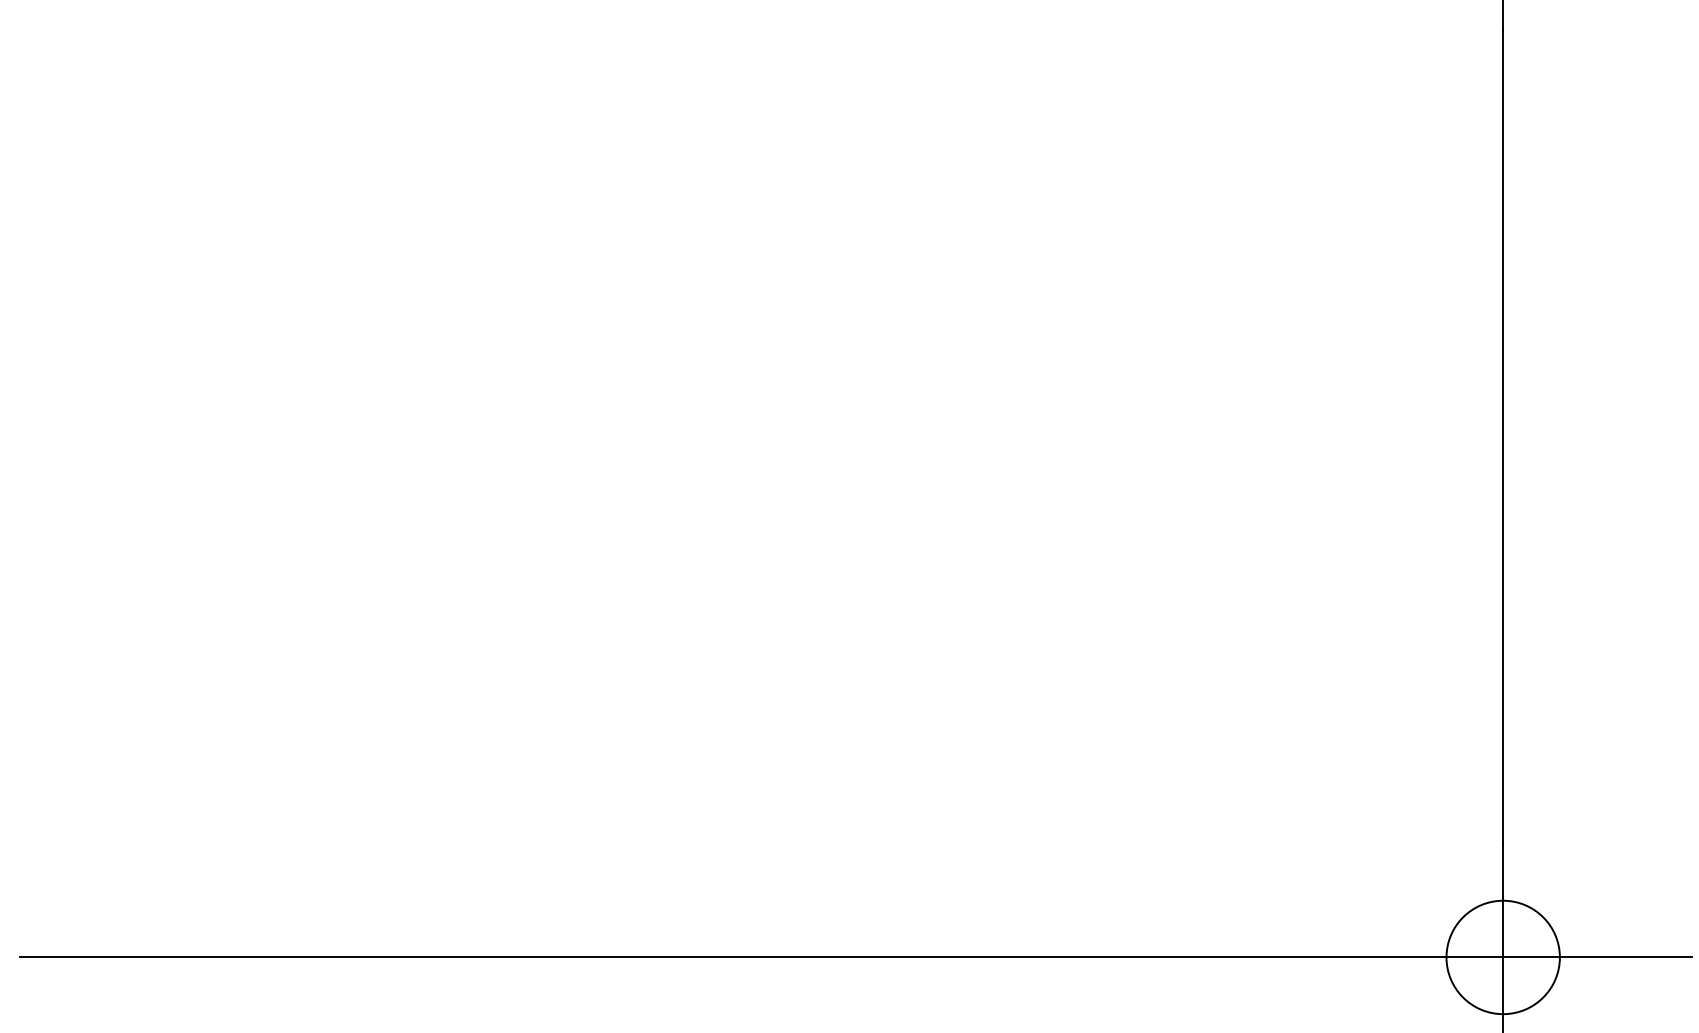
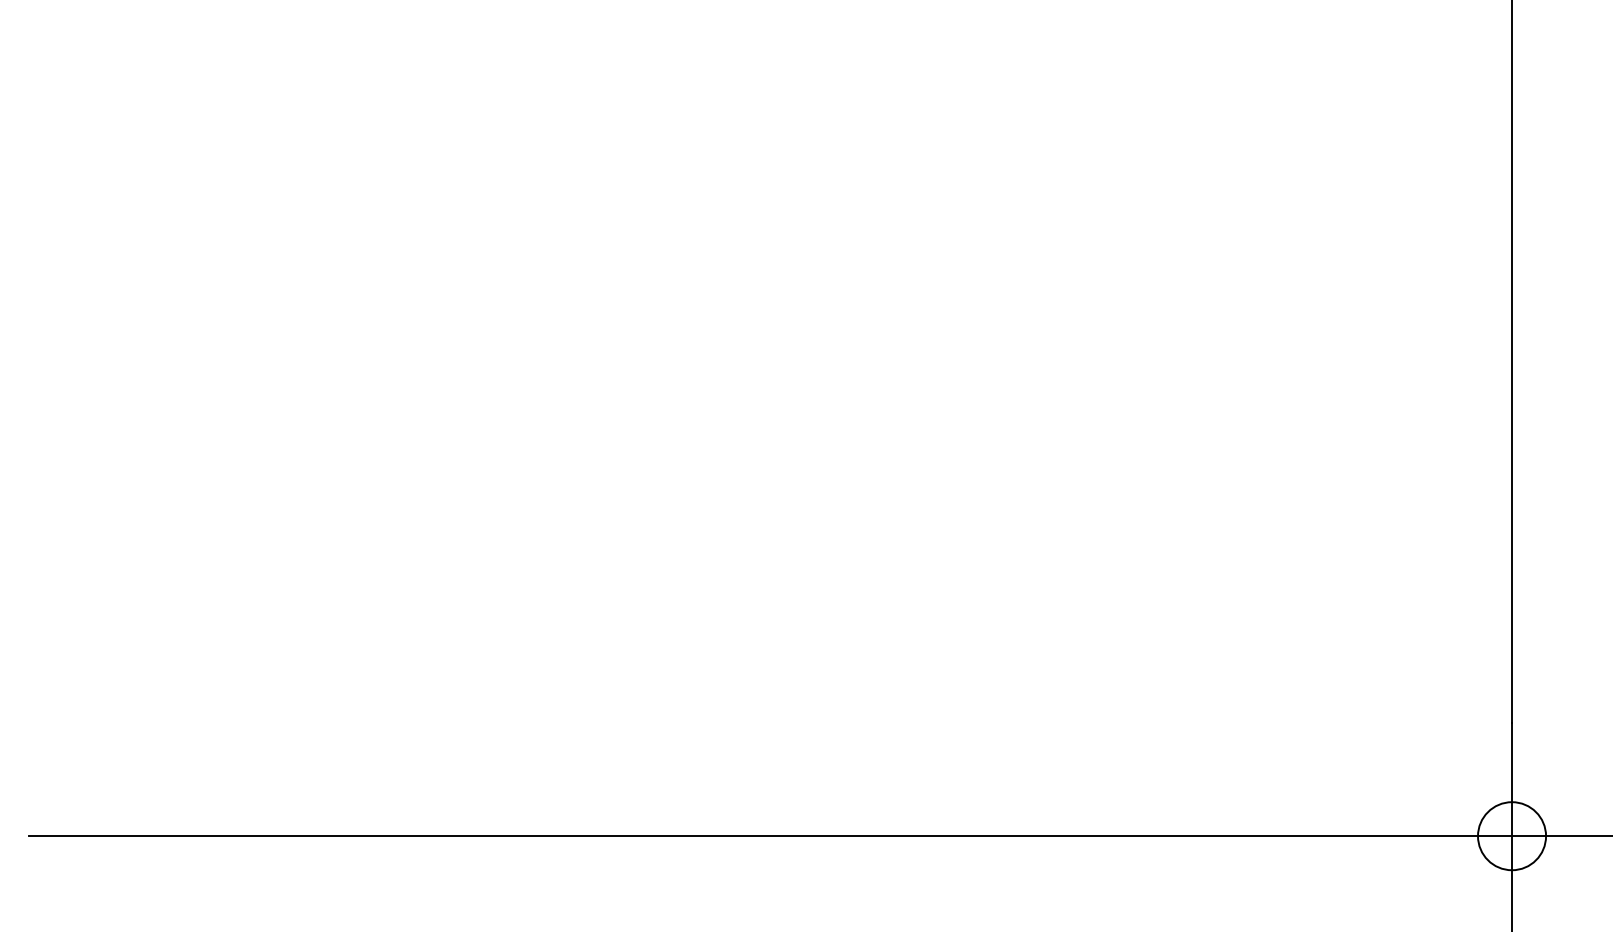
circle: (1502, 957) -> (1511, 836), size x0.6

